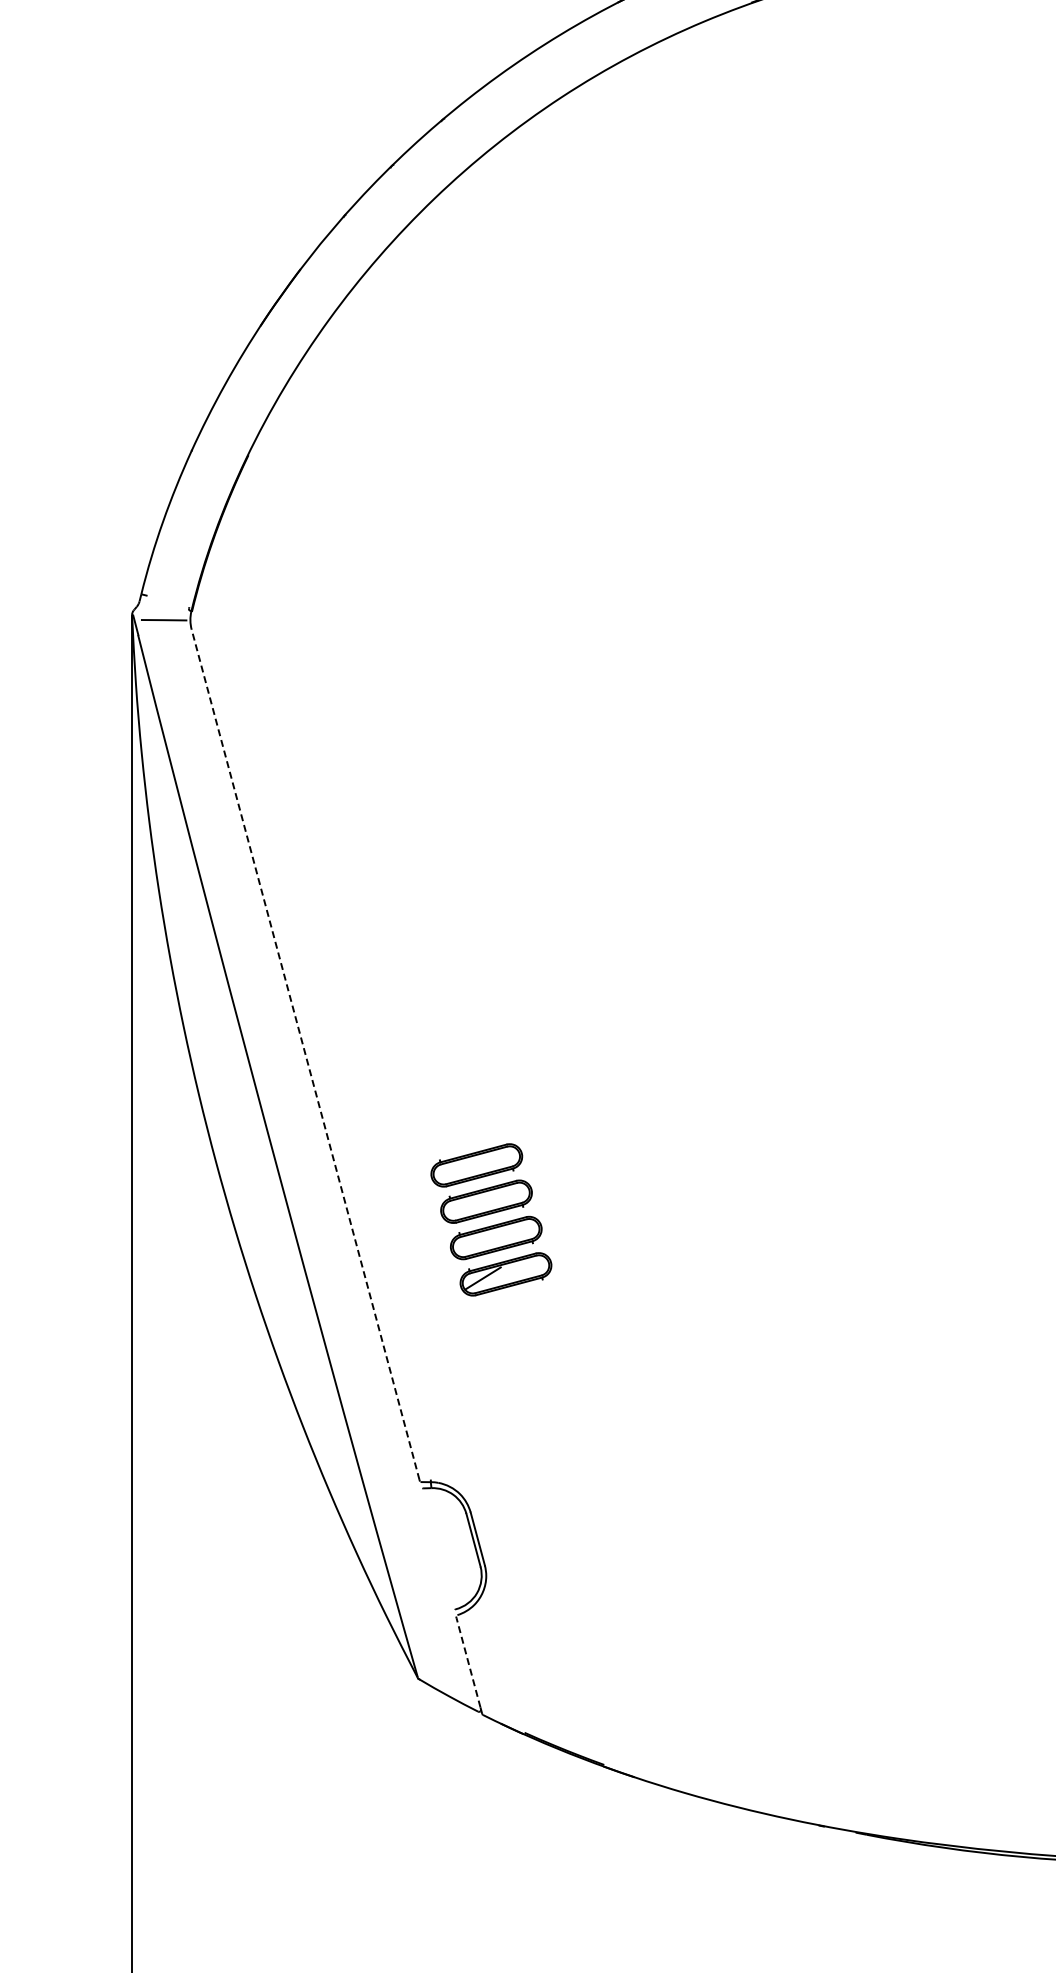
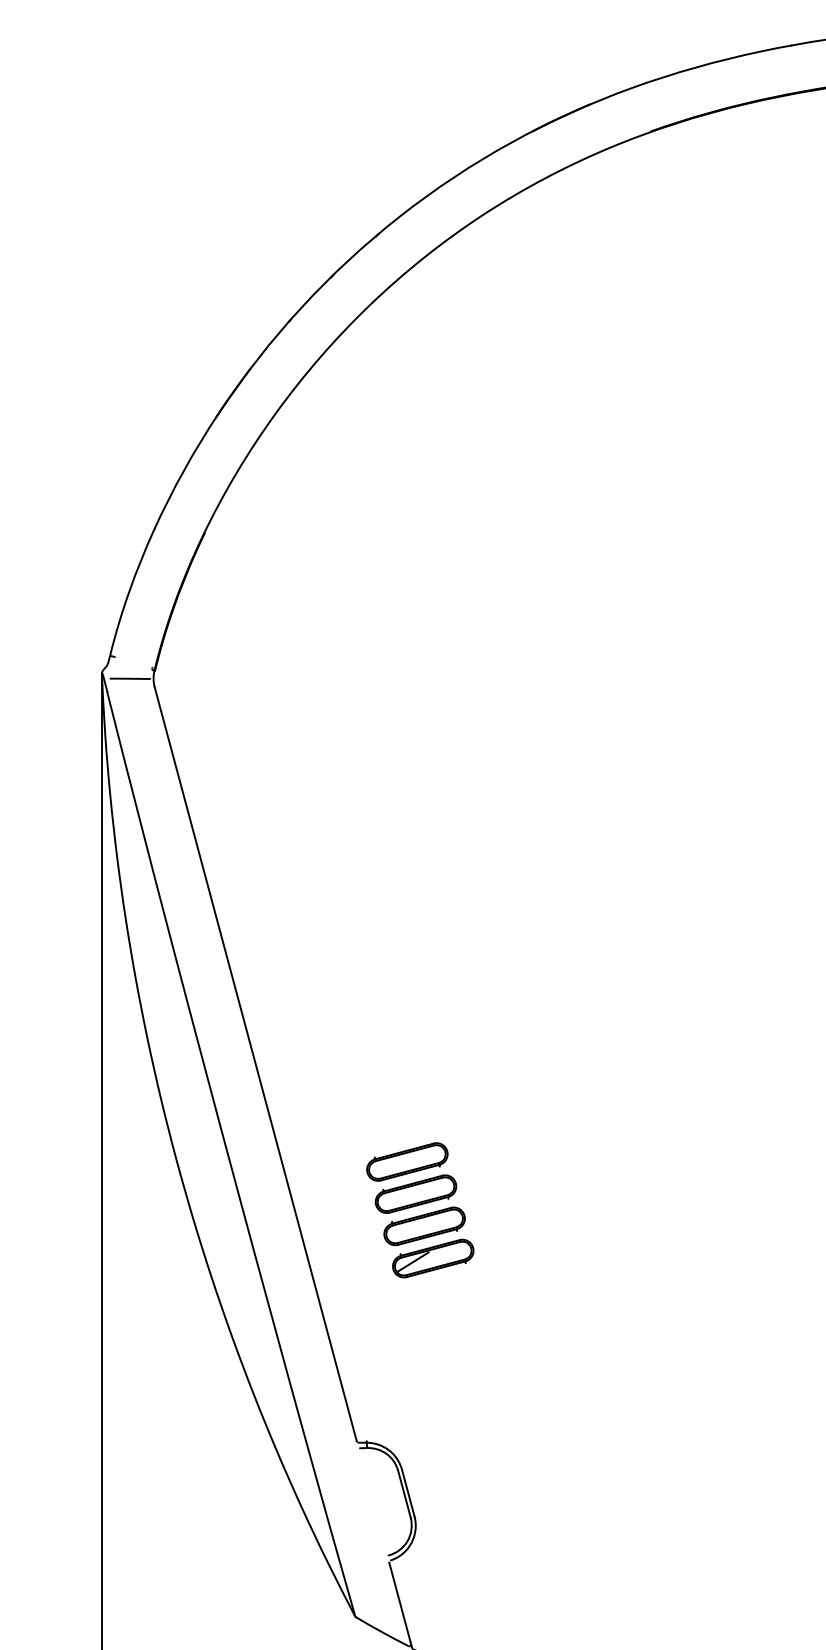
line: (305, 1054) -> (255, 1063), dashed -> solid
line: (468, 1662) -> (400, 1602), dashed -> solid

